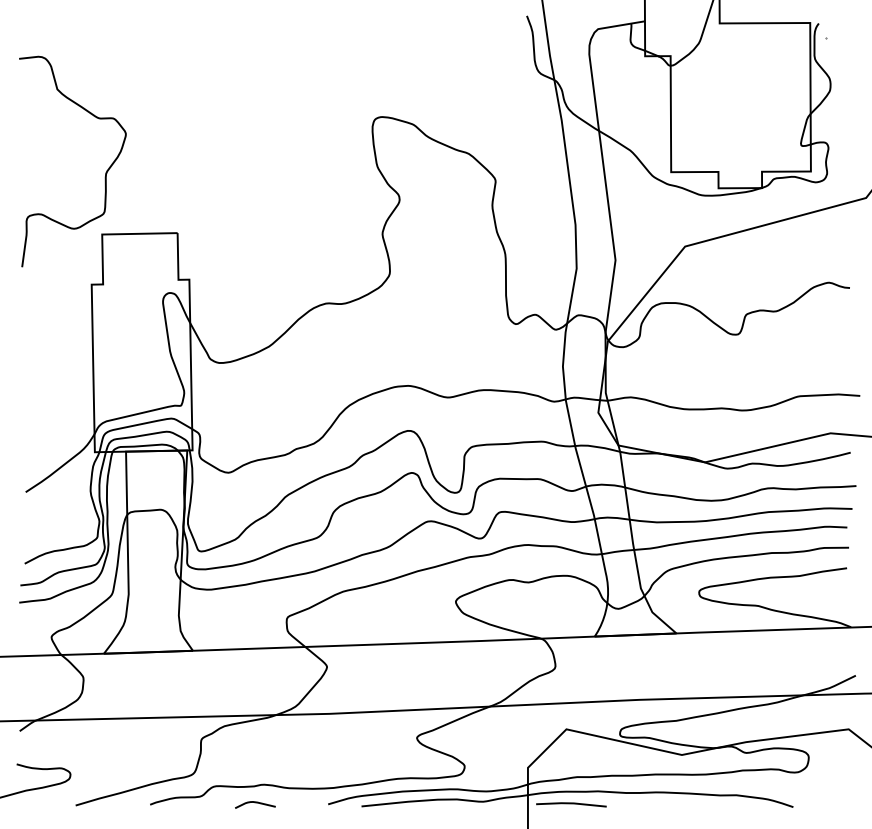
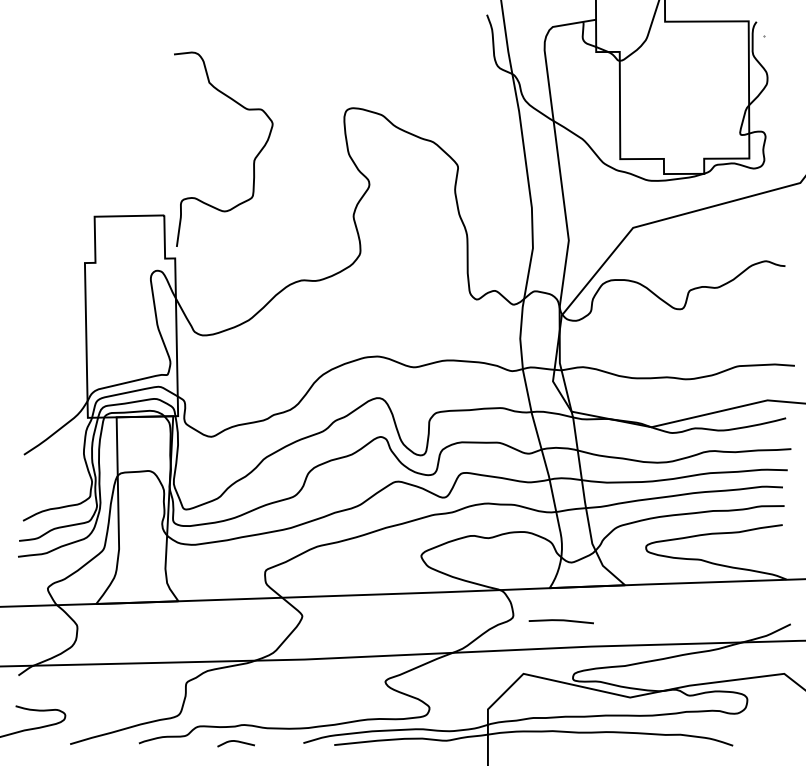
curve: (105, 172) -> (253, 159), moved
line: (571, 804) -> (561, 621), moved

